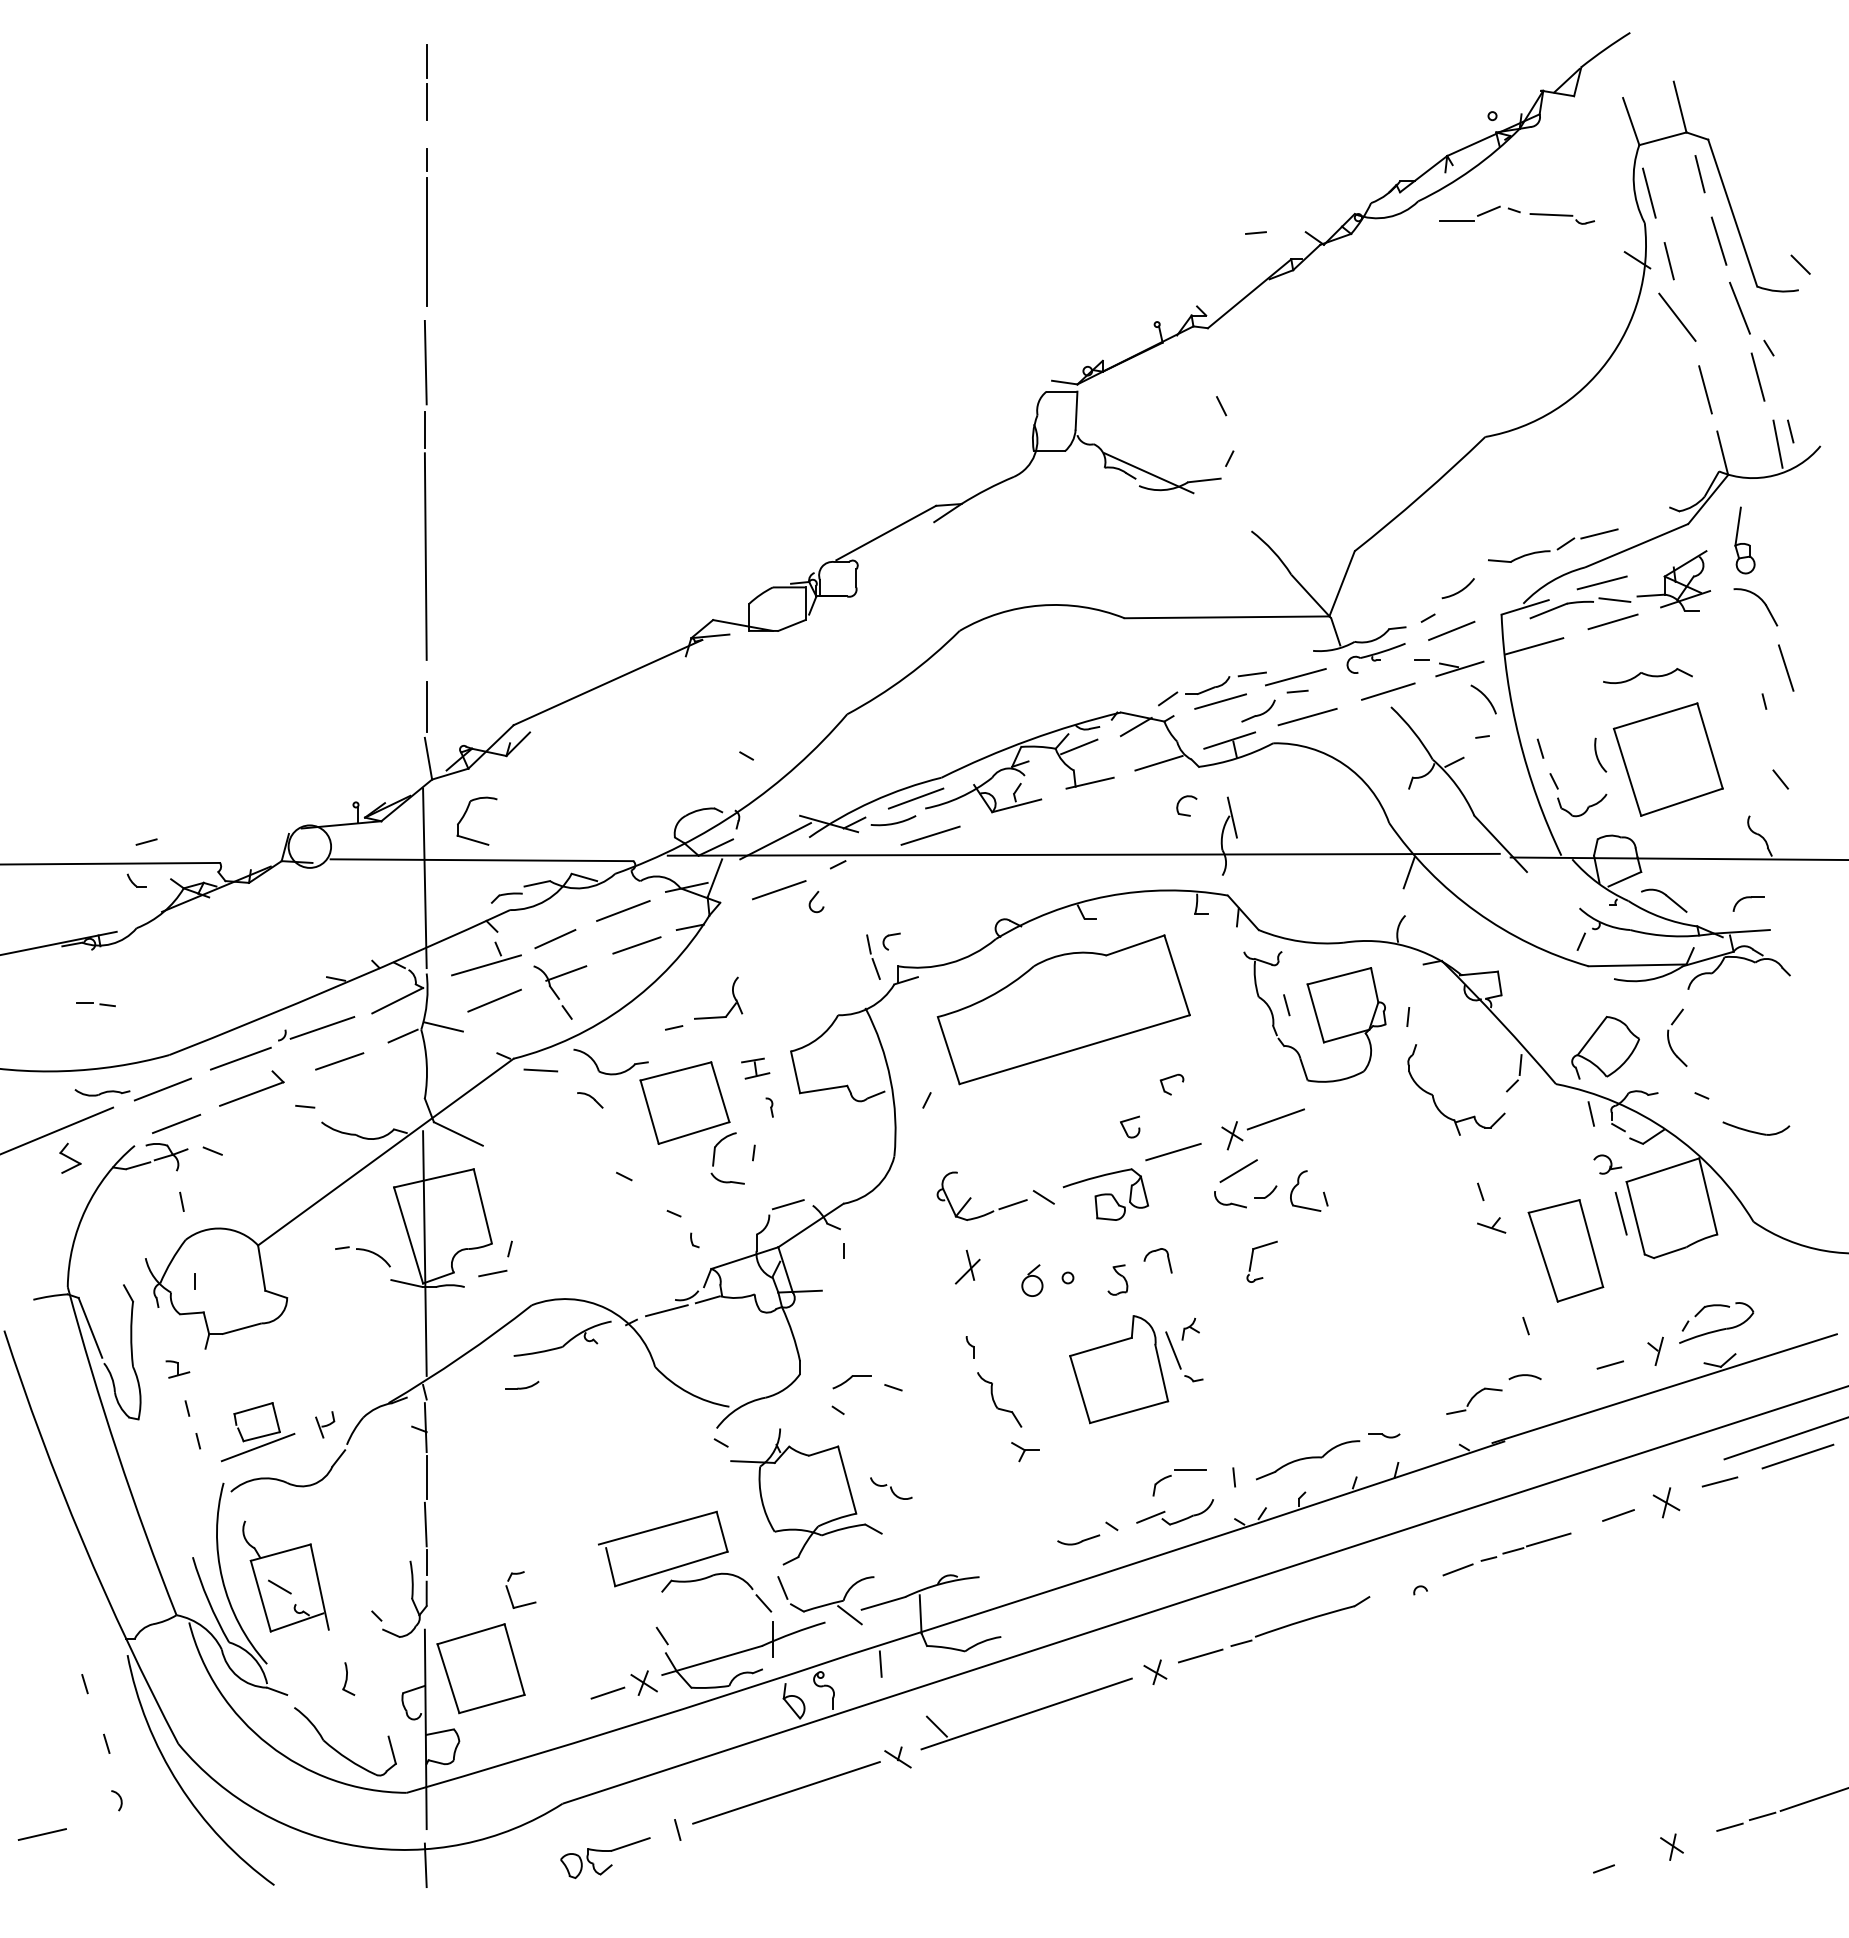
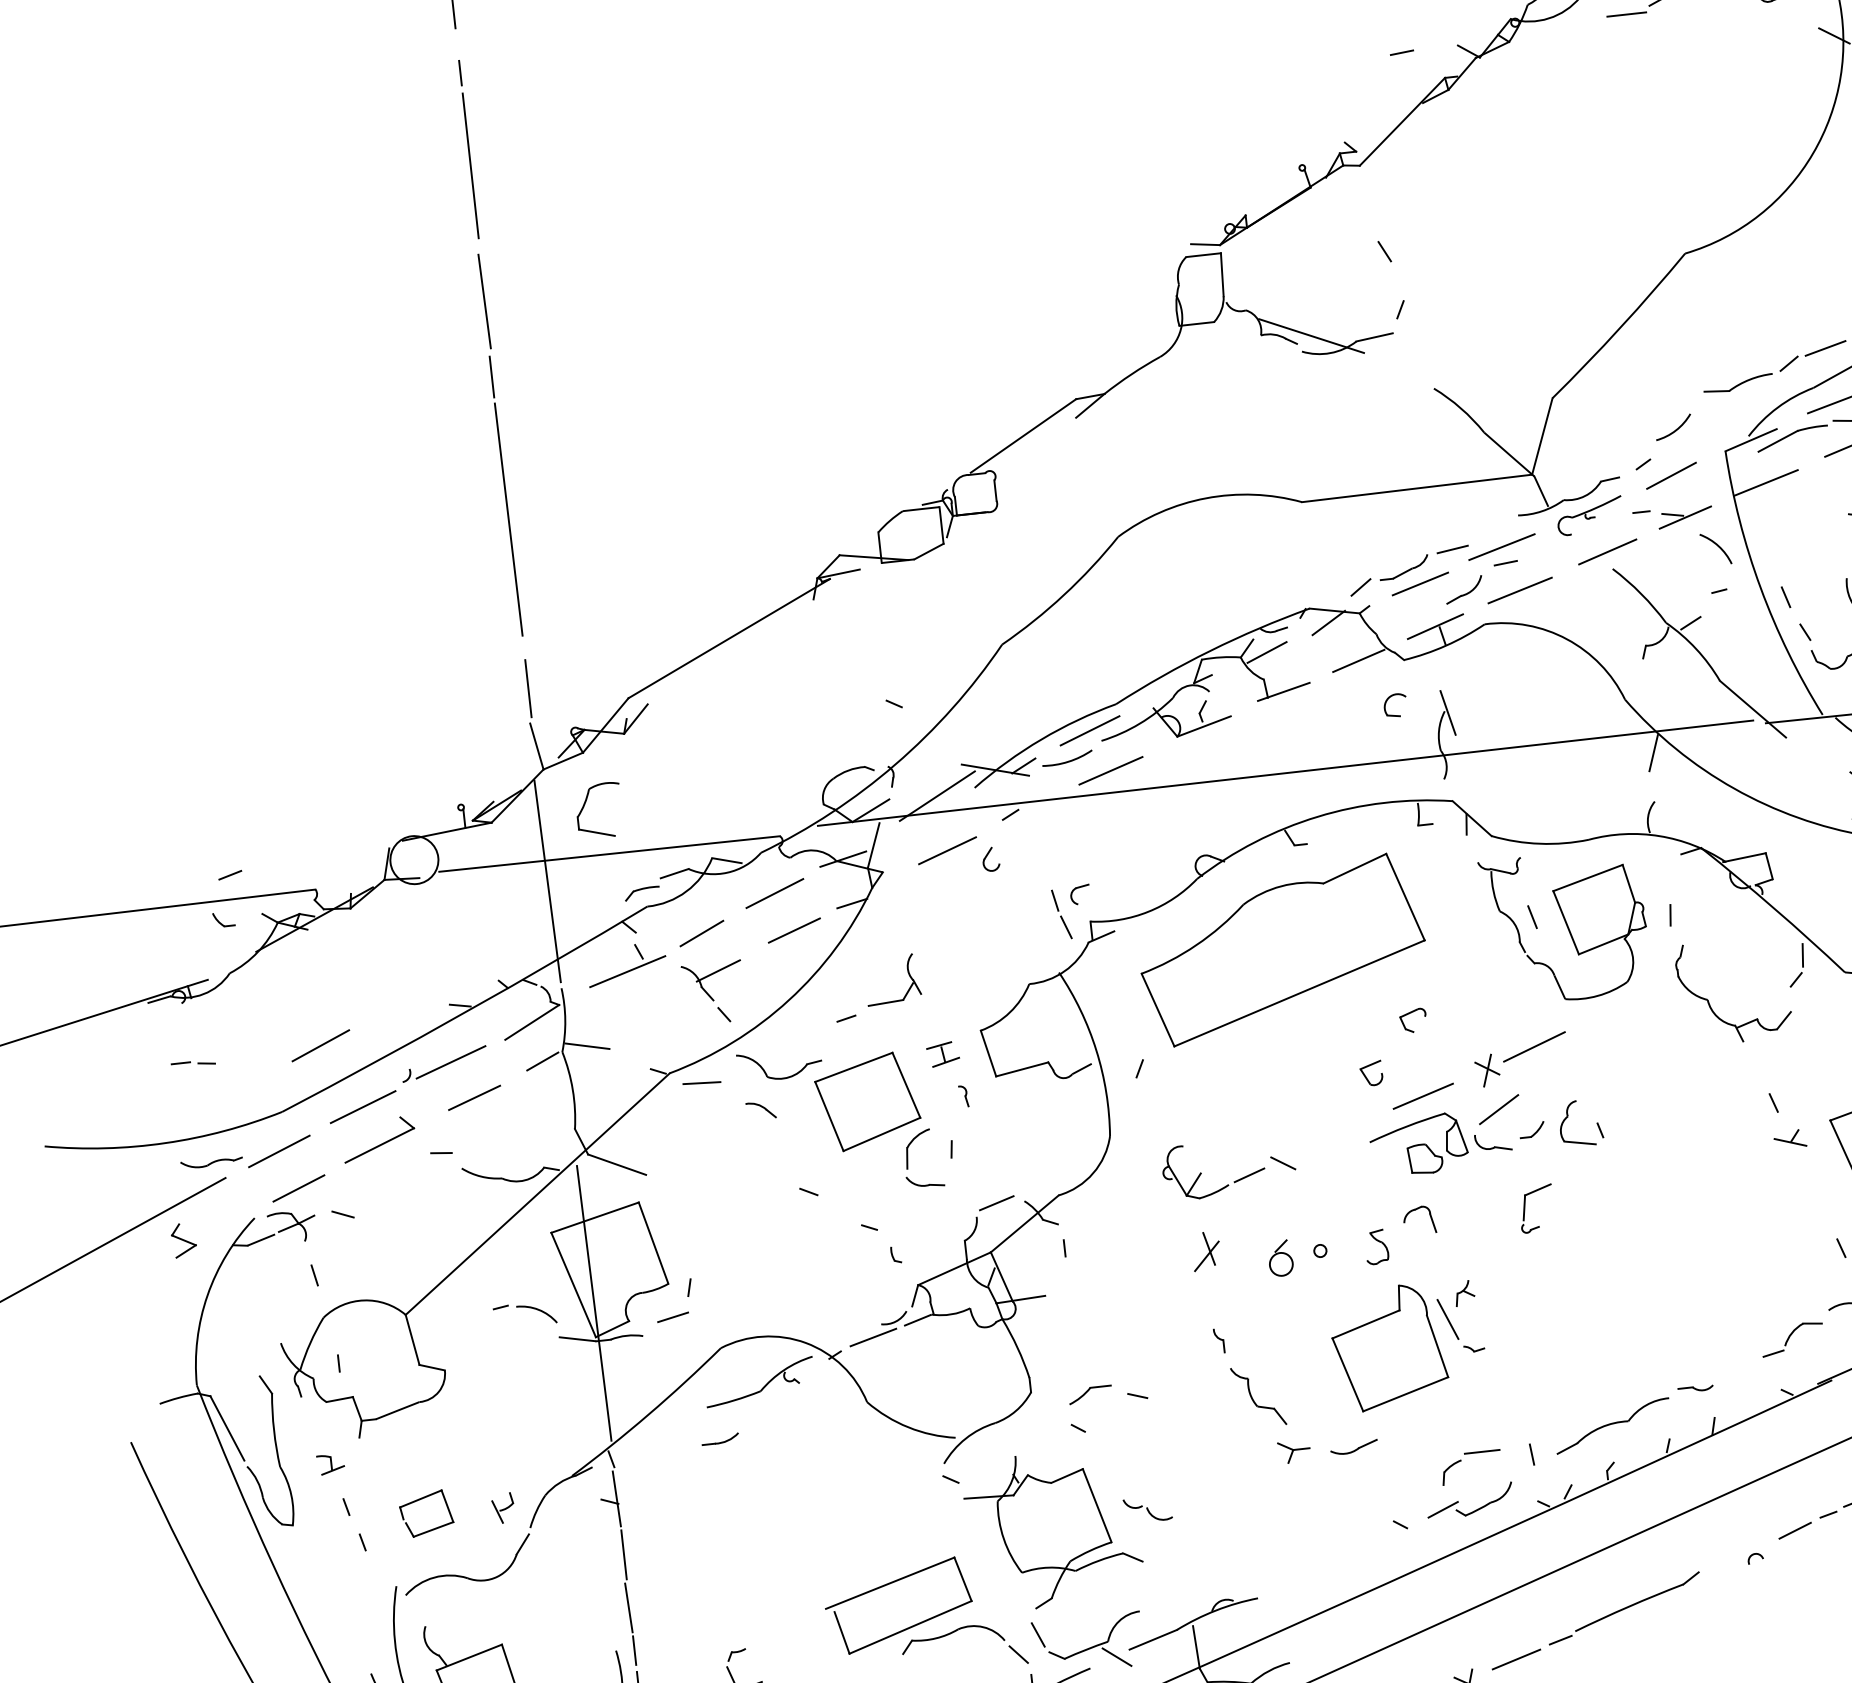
line: (494, 1000) -> (320, 1045), moved
part: (1105, 1194) -> (1418, 1145), moved
line: (257, 1447) -> (430, 1542), removed
part: (1078, 1539) -> (1353, 1447), moved

